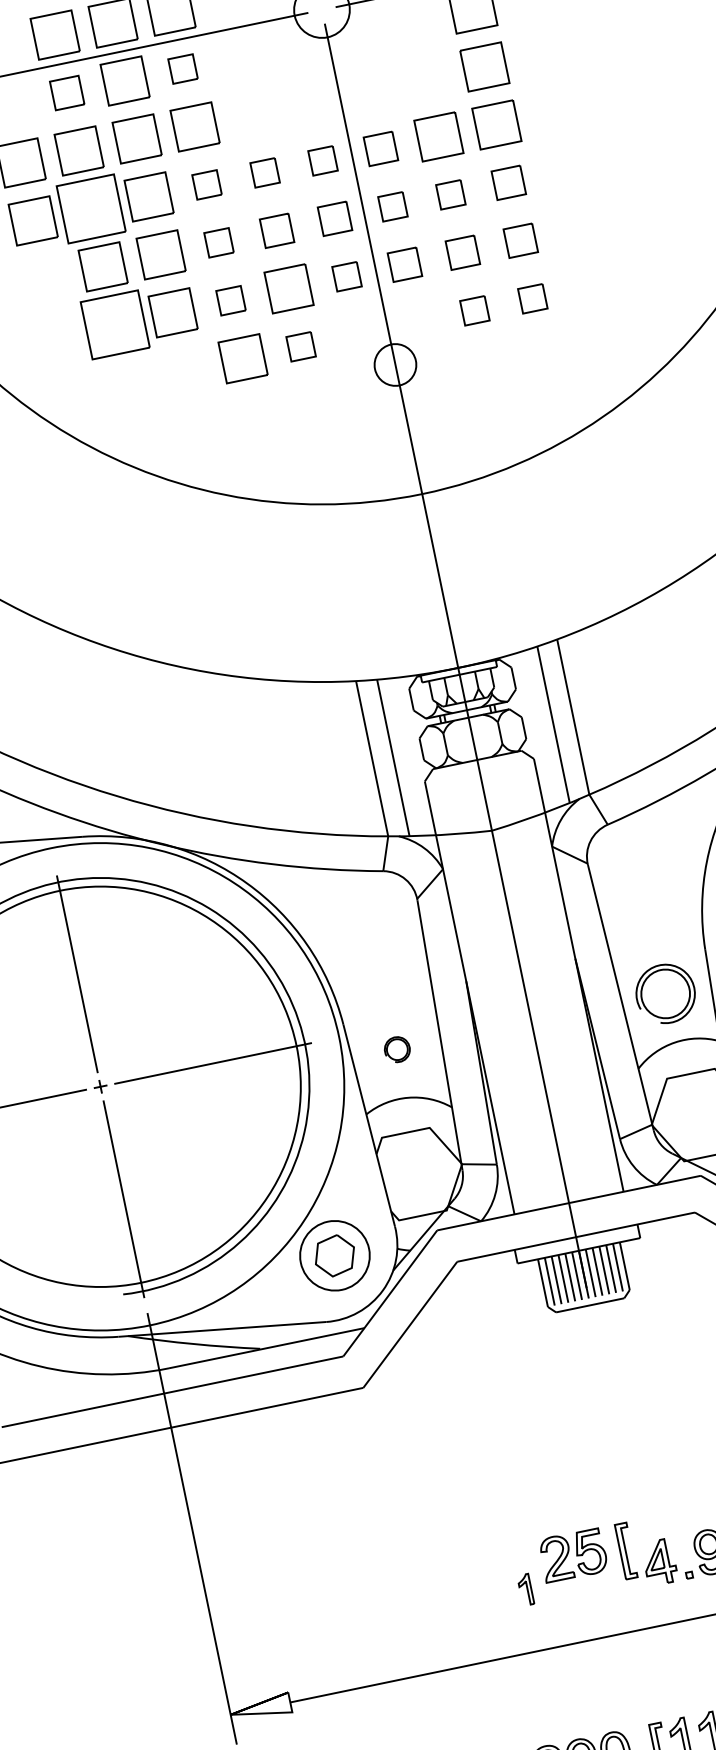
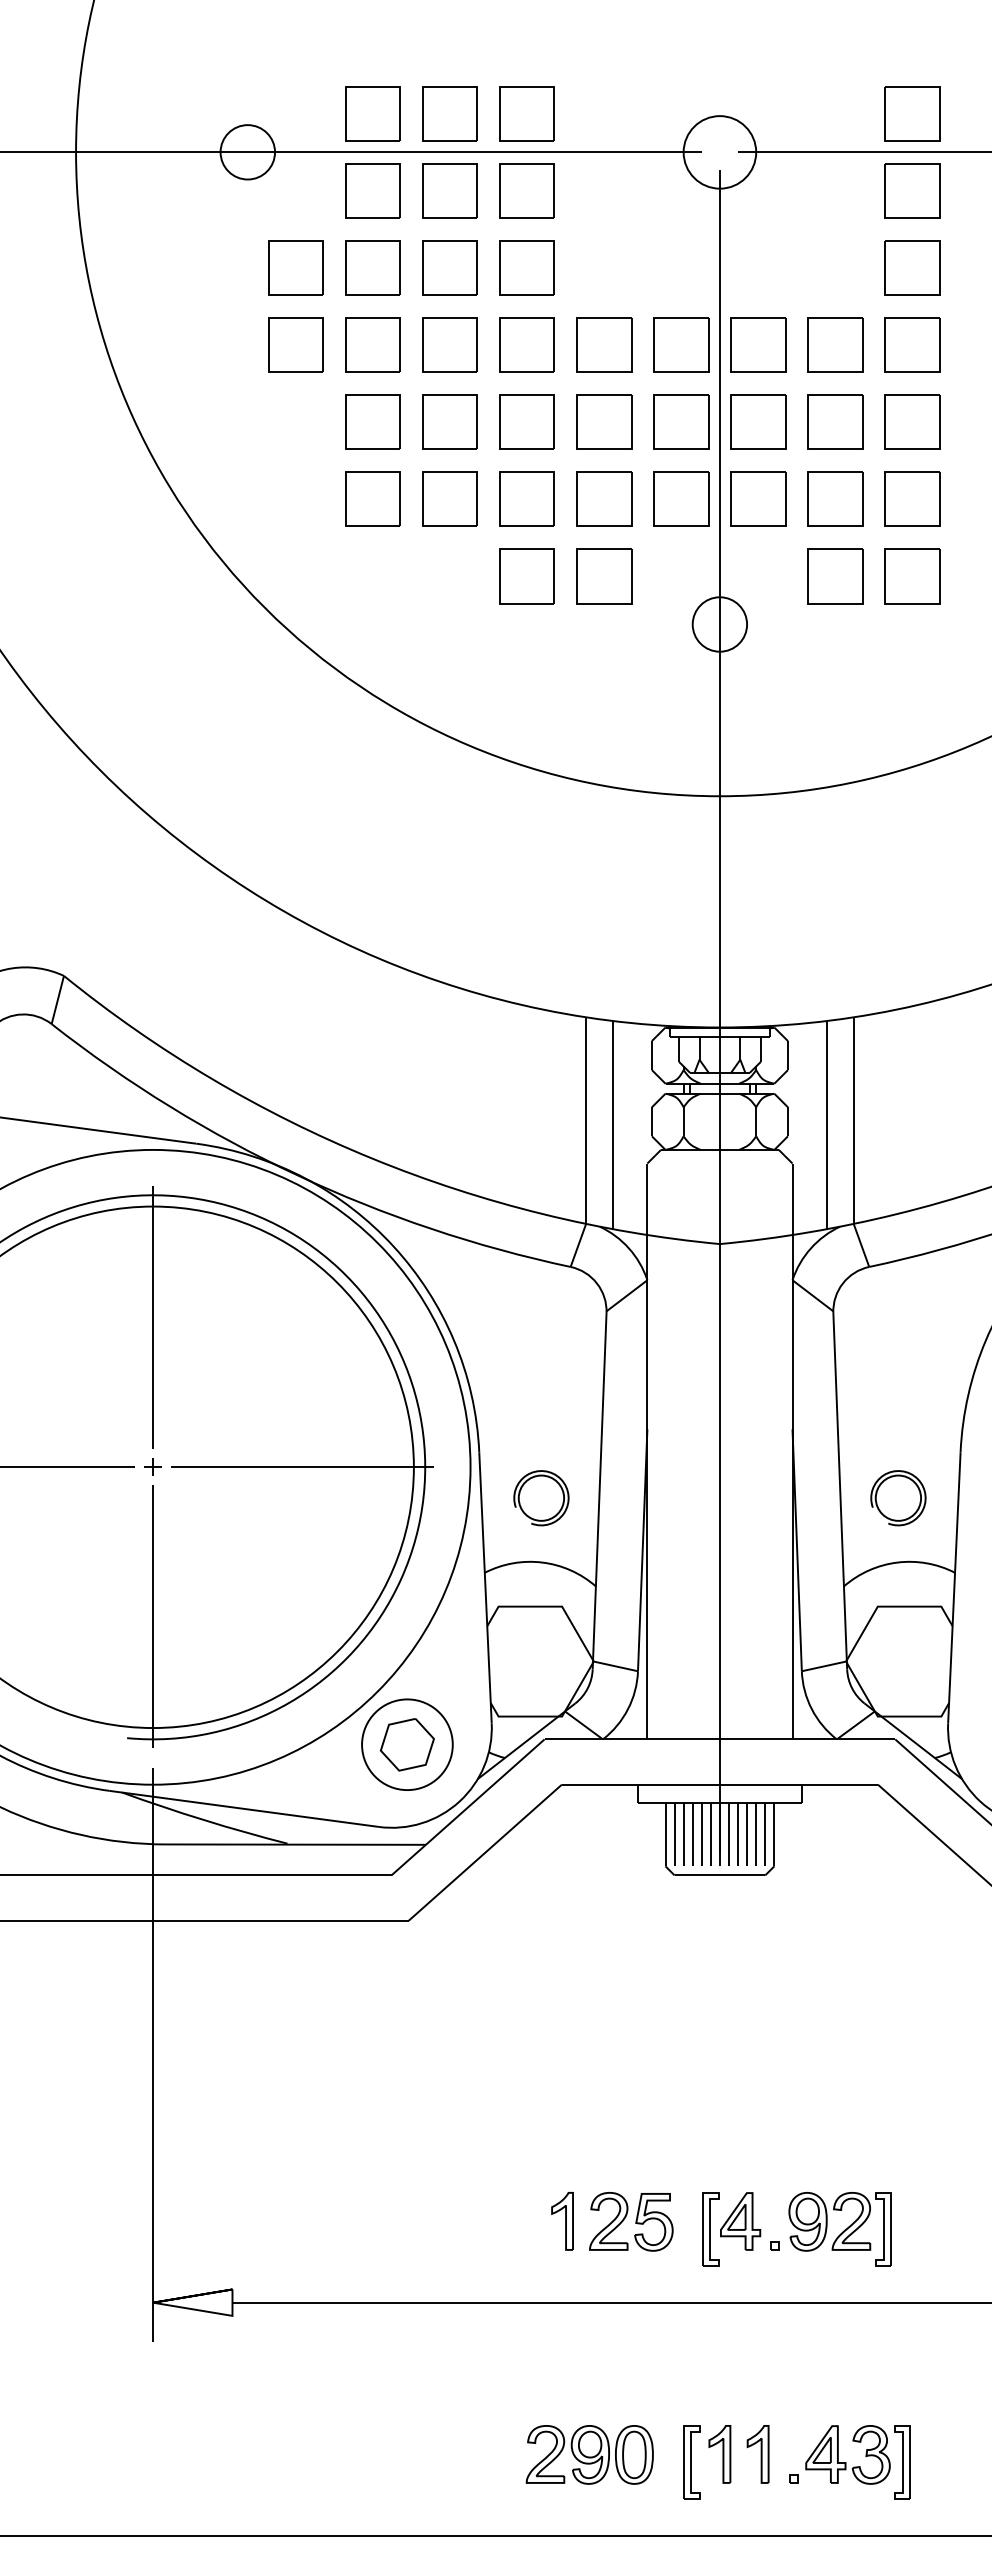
part: (182, 68) -> (526, 190), size x1.67
part: (66, 92) -> (372, 190), size x1.43
part: (380, 148) -> (758, 344), size x1.43
part: (323, 160) -> (681, 344), size x1.67
part: (265, 172) -> (604, 344), size x1.67
part: (508, 182) -> (912, 421), size x1.43
part: (206, 184) -> (526, 344), size x1.67
part: (450, 194) -> (835, 421), size x1.67
part: (392, 206) -> (758, 421), size x1.67
part: (90, 208) -> (372, 344), size x0.71
part: (334, 218) -> (681, 421), size x1.43
part: (277, 230) -> (604, 421), size x1.43
part: (520, 240) -> (912, 498), size x1.43
part: (218, 242) -> (526, 421), size x1.67
part: (462, 252) -> (835, 498), size x1.43
part: (404, 264) -> (758, 498), size x1.43
part: (346, 276) -> (681, 498), size x1.67
part: (532, 298) -> (912, 576), size x1.67
part: (230, 300) -> (526, 498), size x1.67
part: (474, 310) -> (835, 576), size x1.67
part: (114, 324) -> (372, 498), size x0.71
part: (301, 346) -> (604, 576), size x1.67
part: (665, 994) -> (898, 1498), size x0.71
part: (397, 1049) -> (541, 1498), size x1.67
part: (625, 1551) -> (710, 2229), moved
part: (573, 1555) -> (631, 2221), moved
part: (525, 1590) -> (562, 2221), size x1.43

